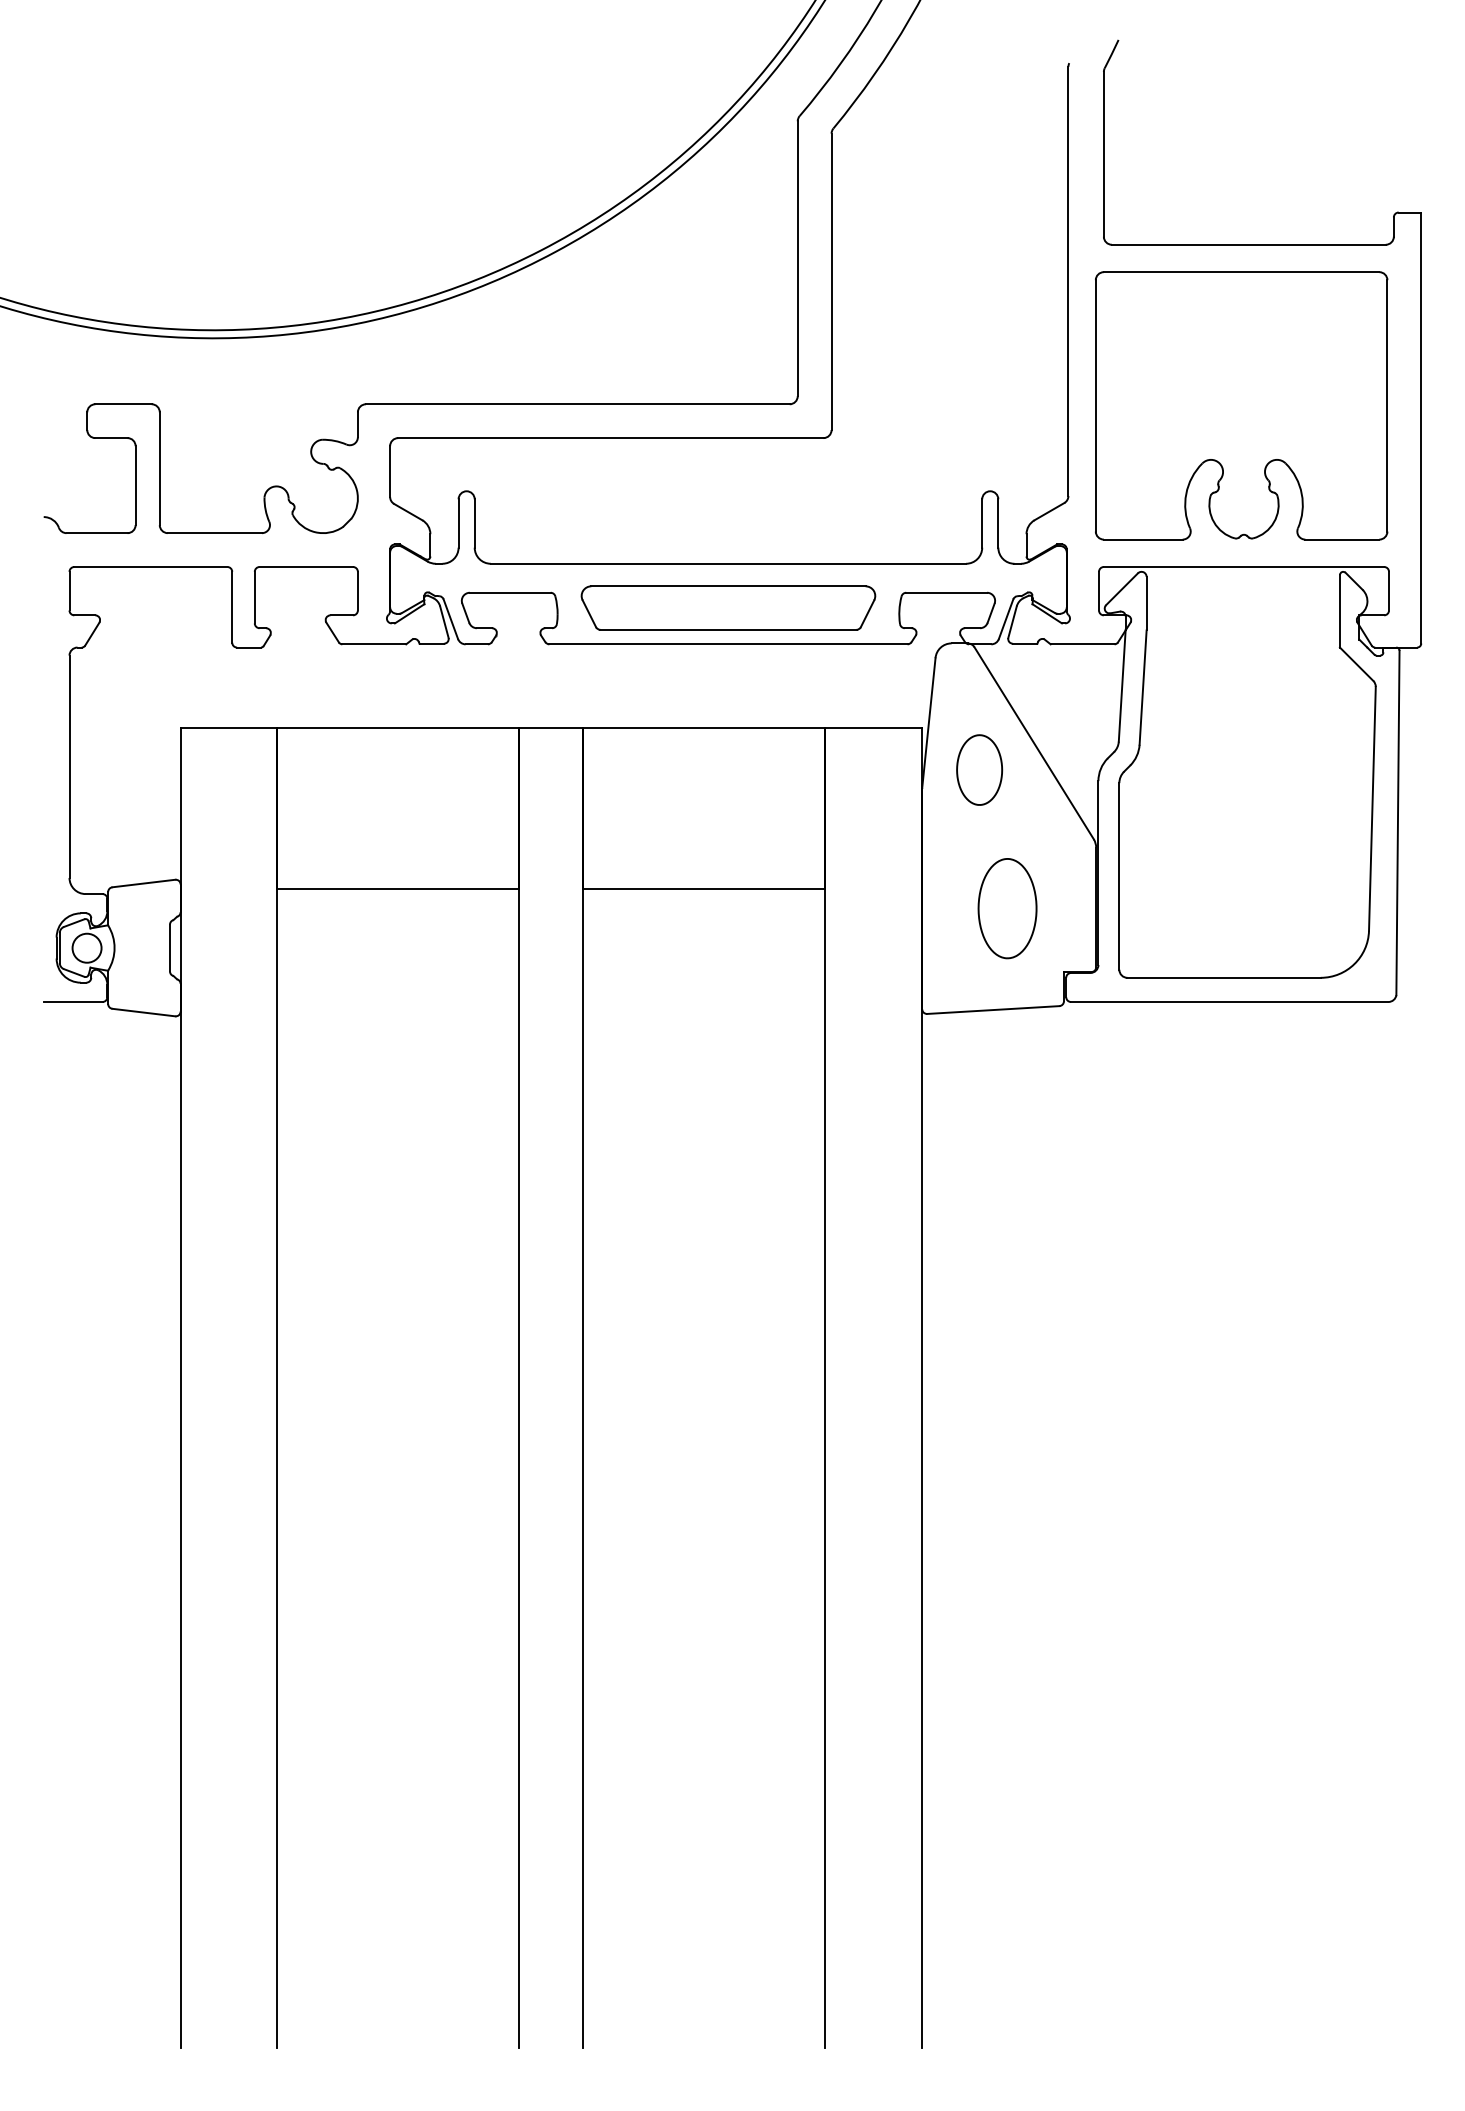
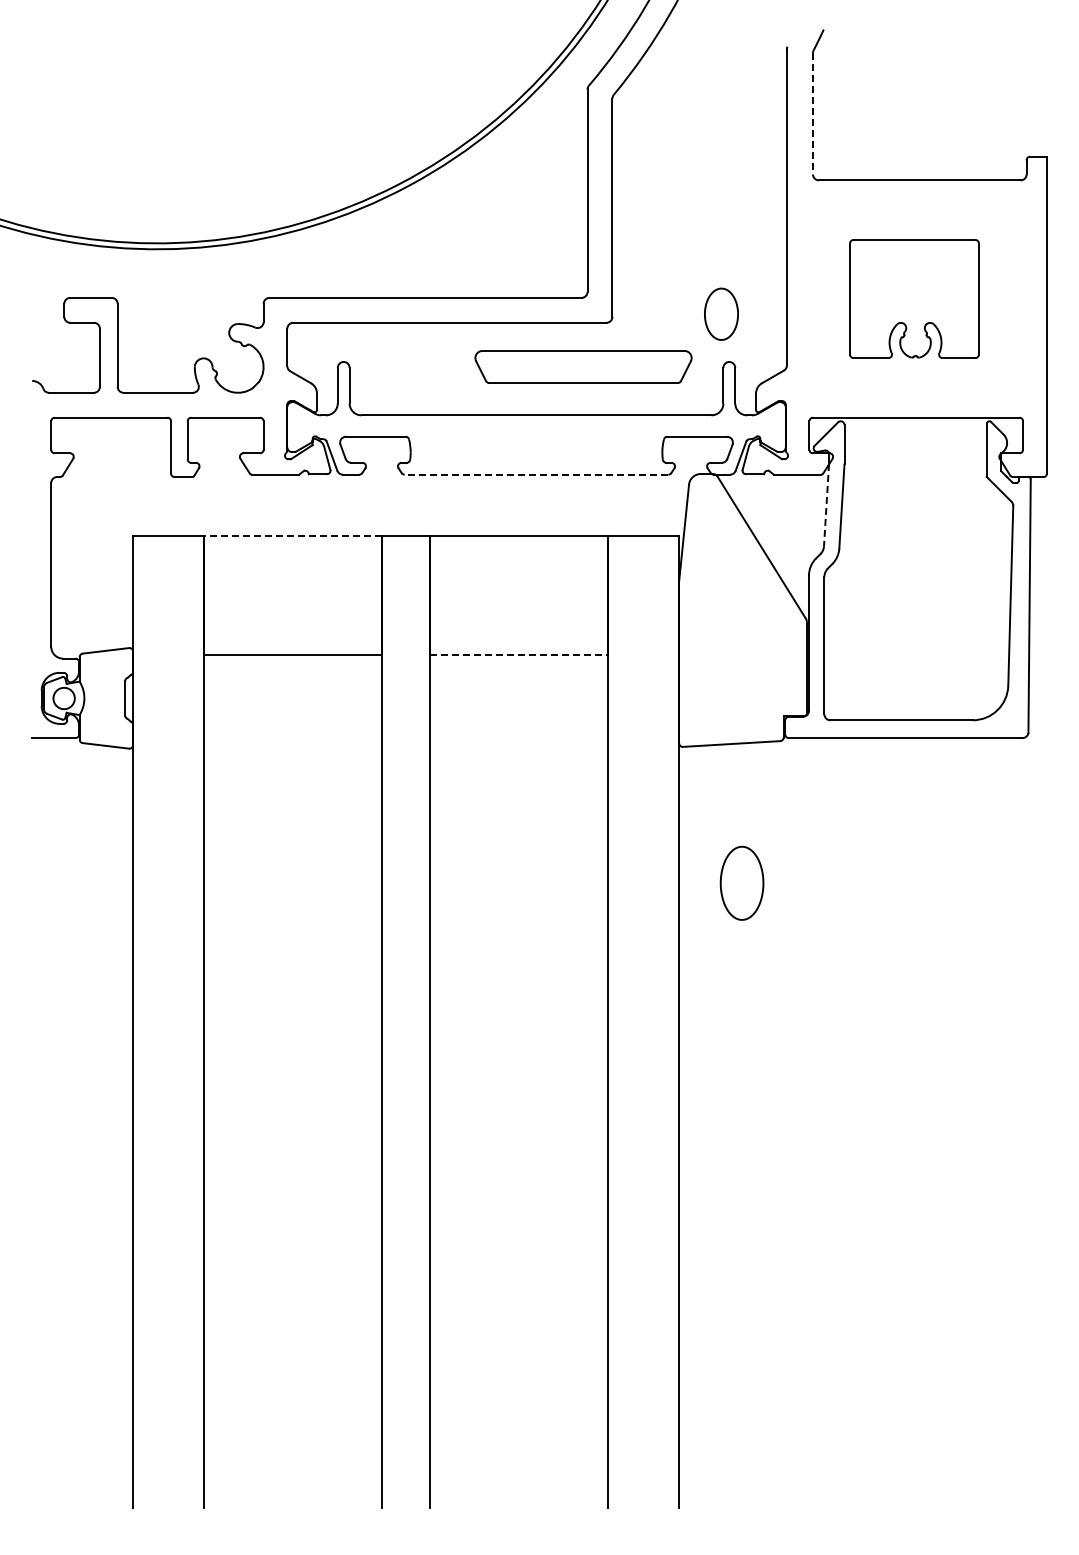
line: (1104, 153) -> (813, 113), solid -> dashed
part: (1241, 405) -> (914, 298), size x0.6
part: (728, 607) -> (583, 366), moved
line: (728, 644) -> (536, 474), solid -> dashed
line: (1122, 686) -> (826, 505), solid -> dashed
line: (398, 728) -> (293, 536), solid -> dashed
part: (979, 769) -> (721, 313), moved
line: (703, 889) -> (518, 655), solid -> dashed
part: (1006, 907) -> (741, 882), moved

